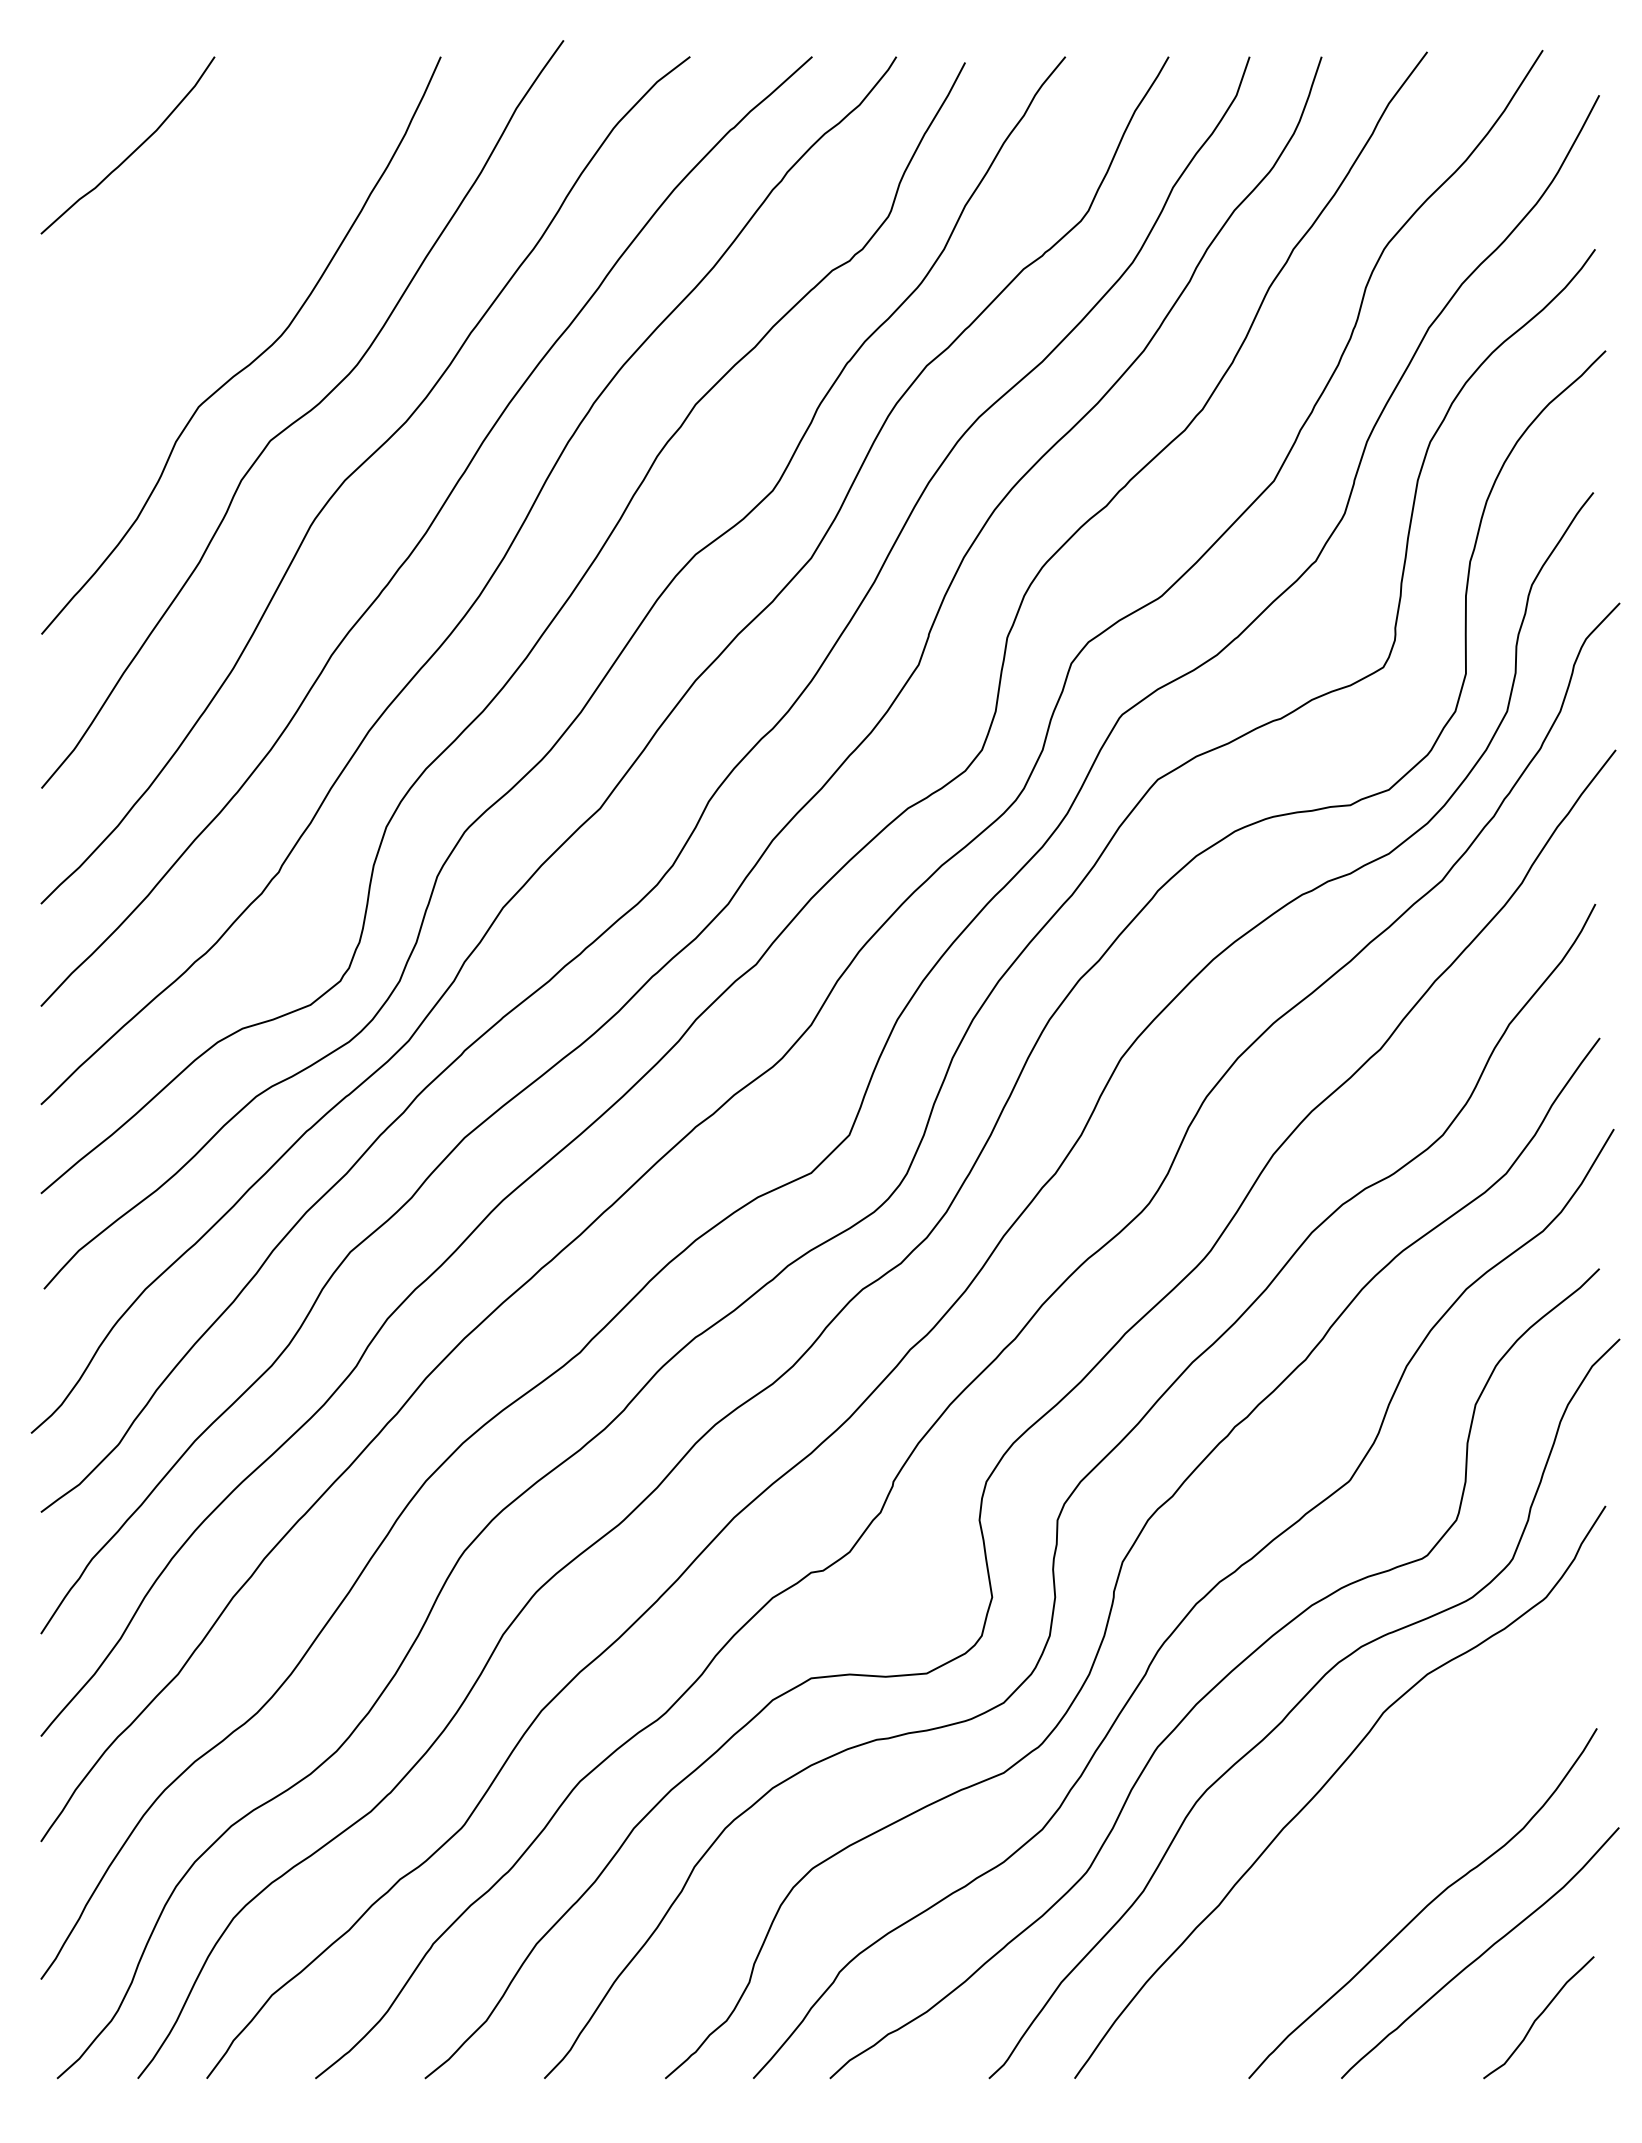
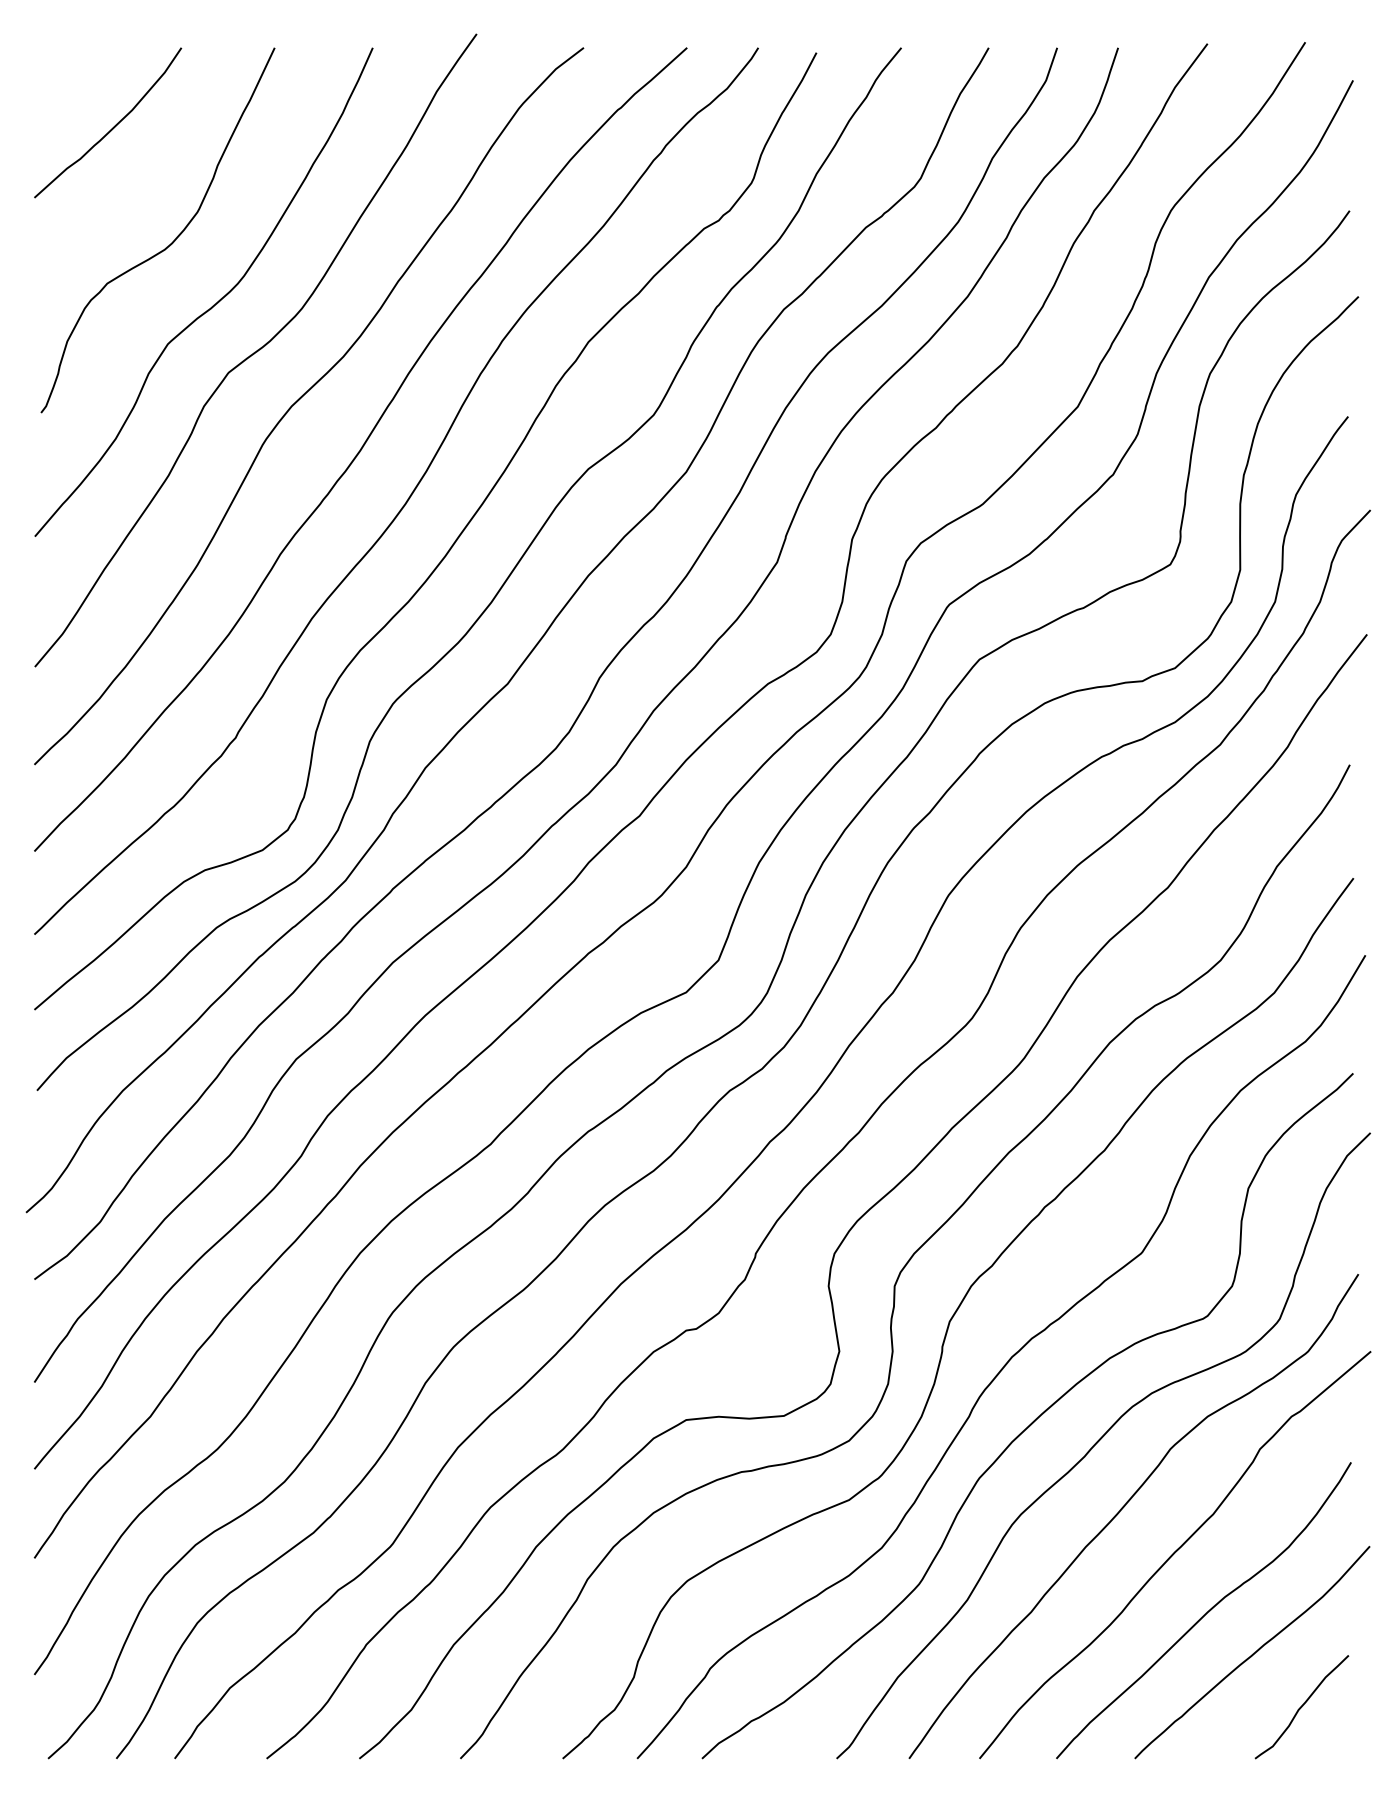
curve: (202, 287) -> (171, 243), added
curve: (1388, 1836) -> (1174, 1553), added

